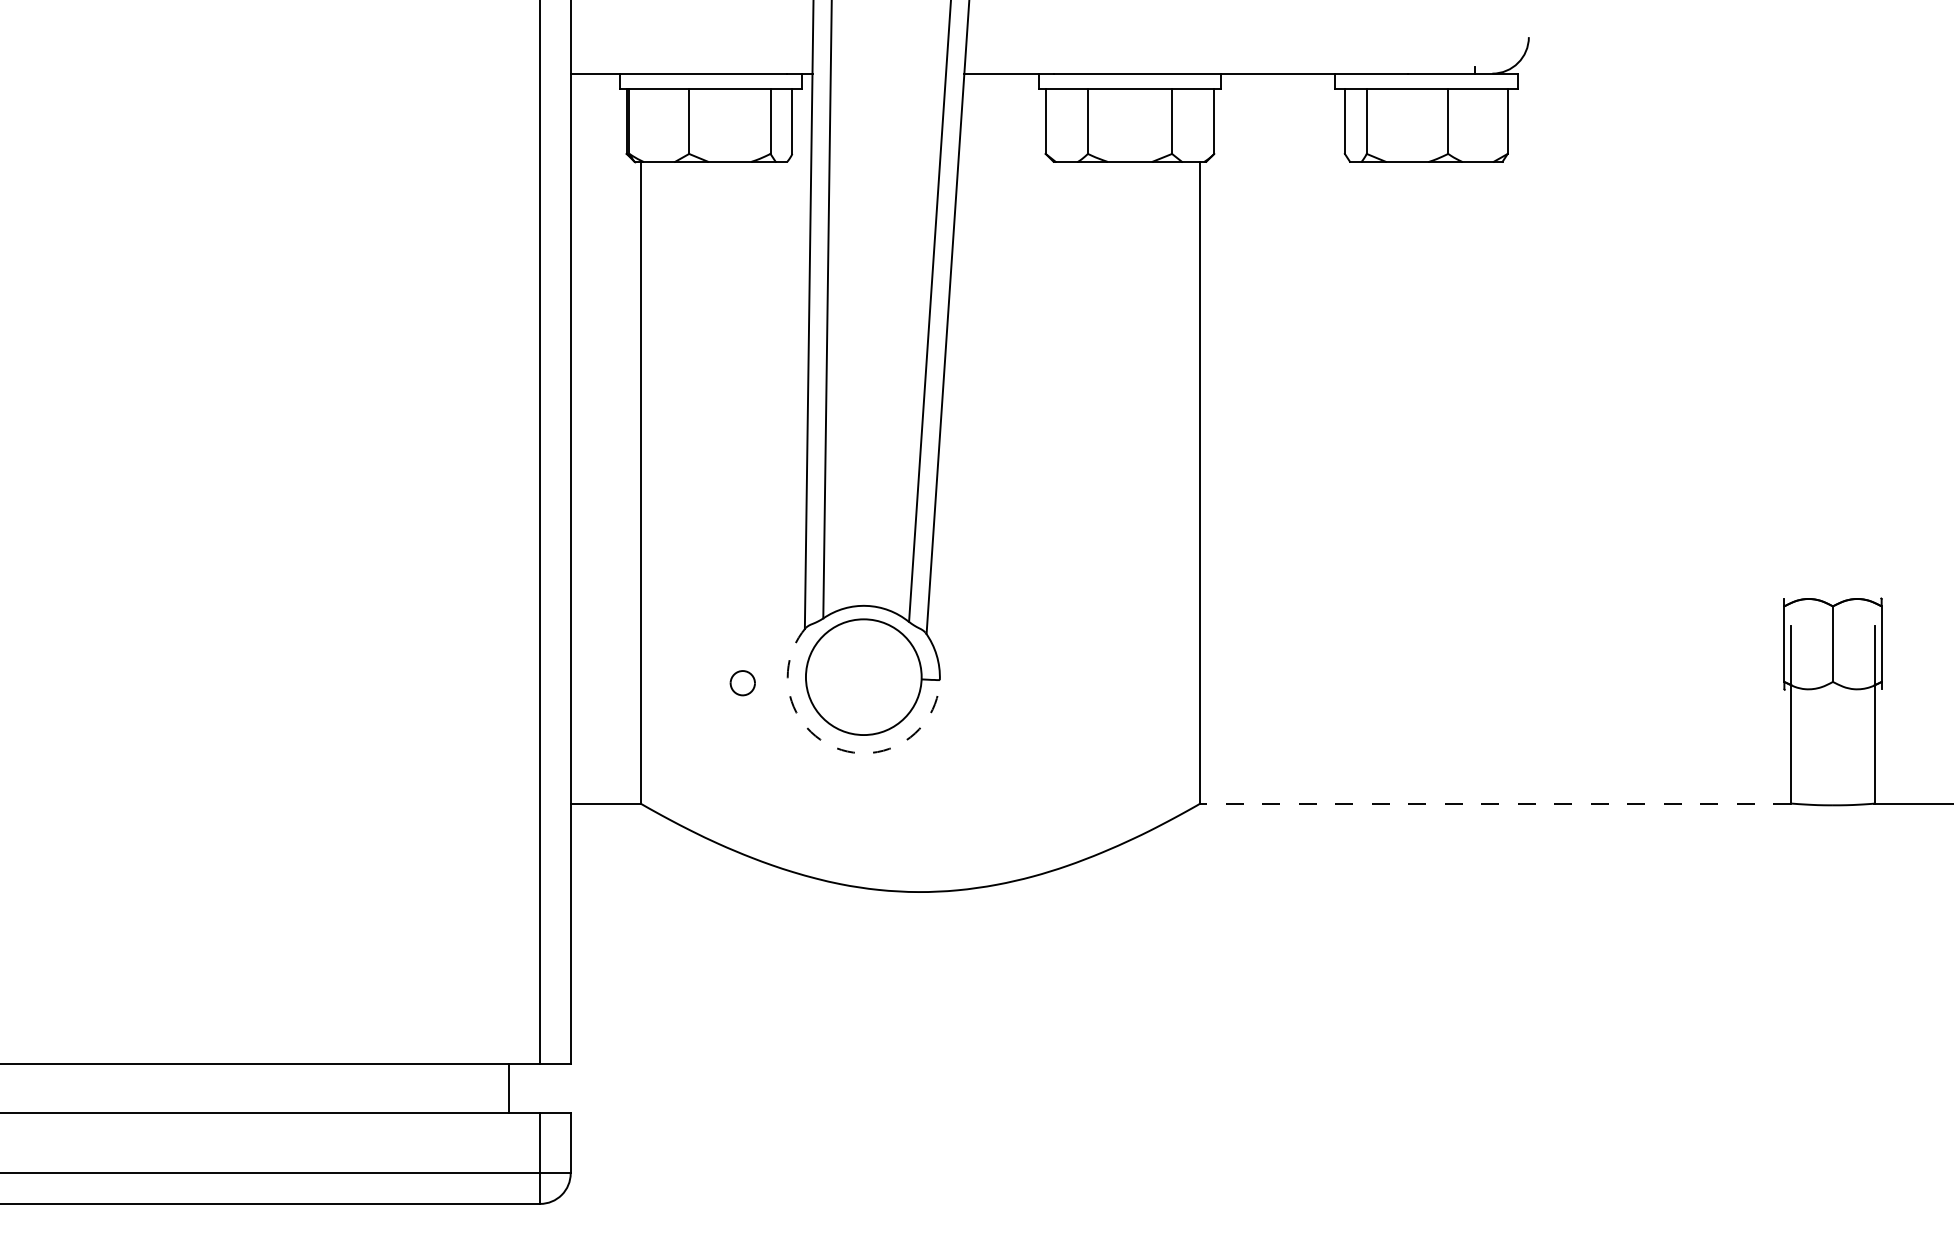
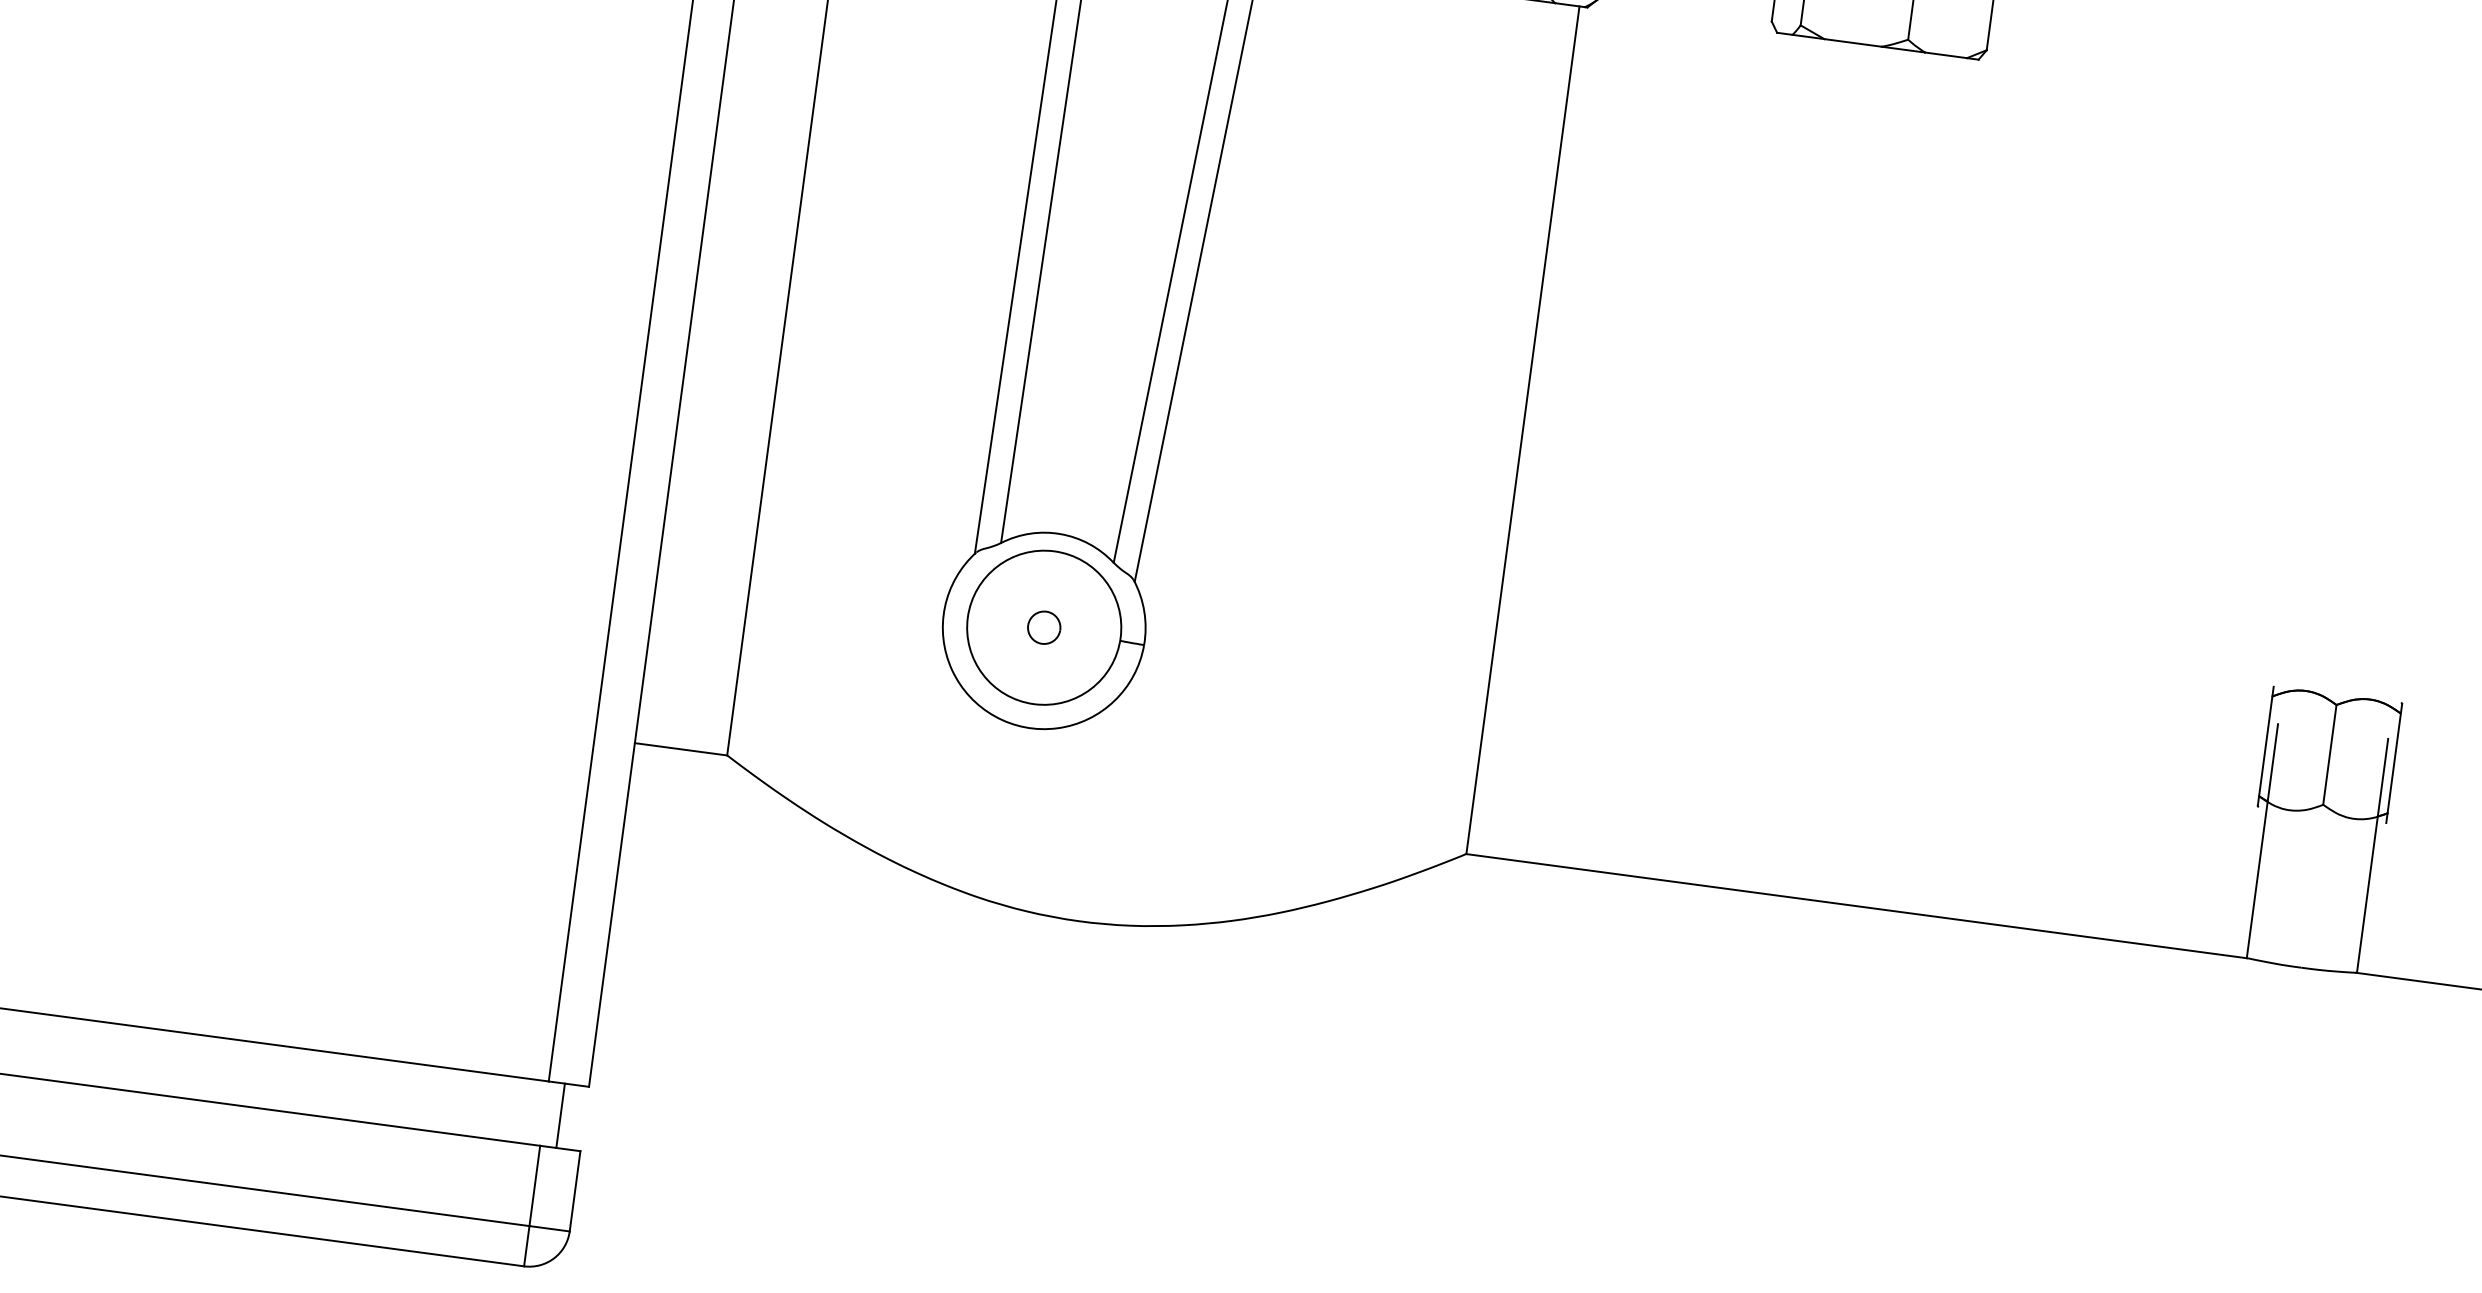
part: (742, 683) -> (1043, 628), moved
arc: (836, 748) -> (995, 717), dashed -> solid
line: (1495, 803) -> (1856, 905), dashed -> solid
line: (509, 1087) -> (560, 1114), moved

